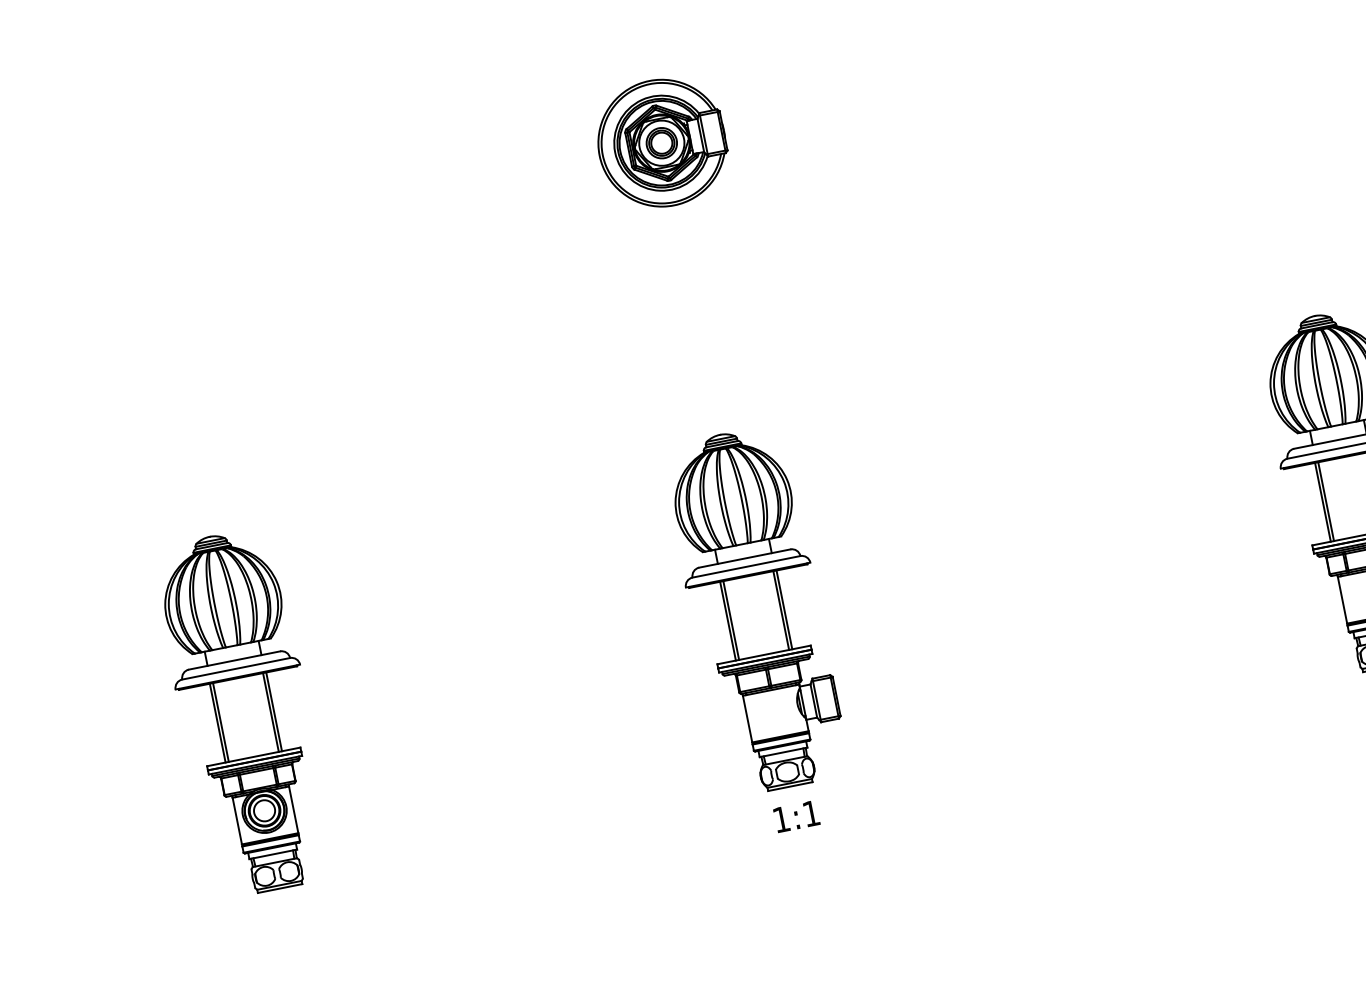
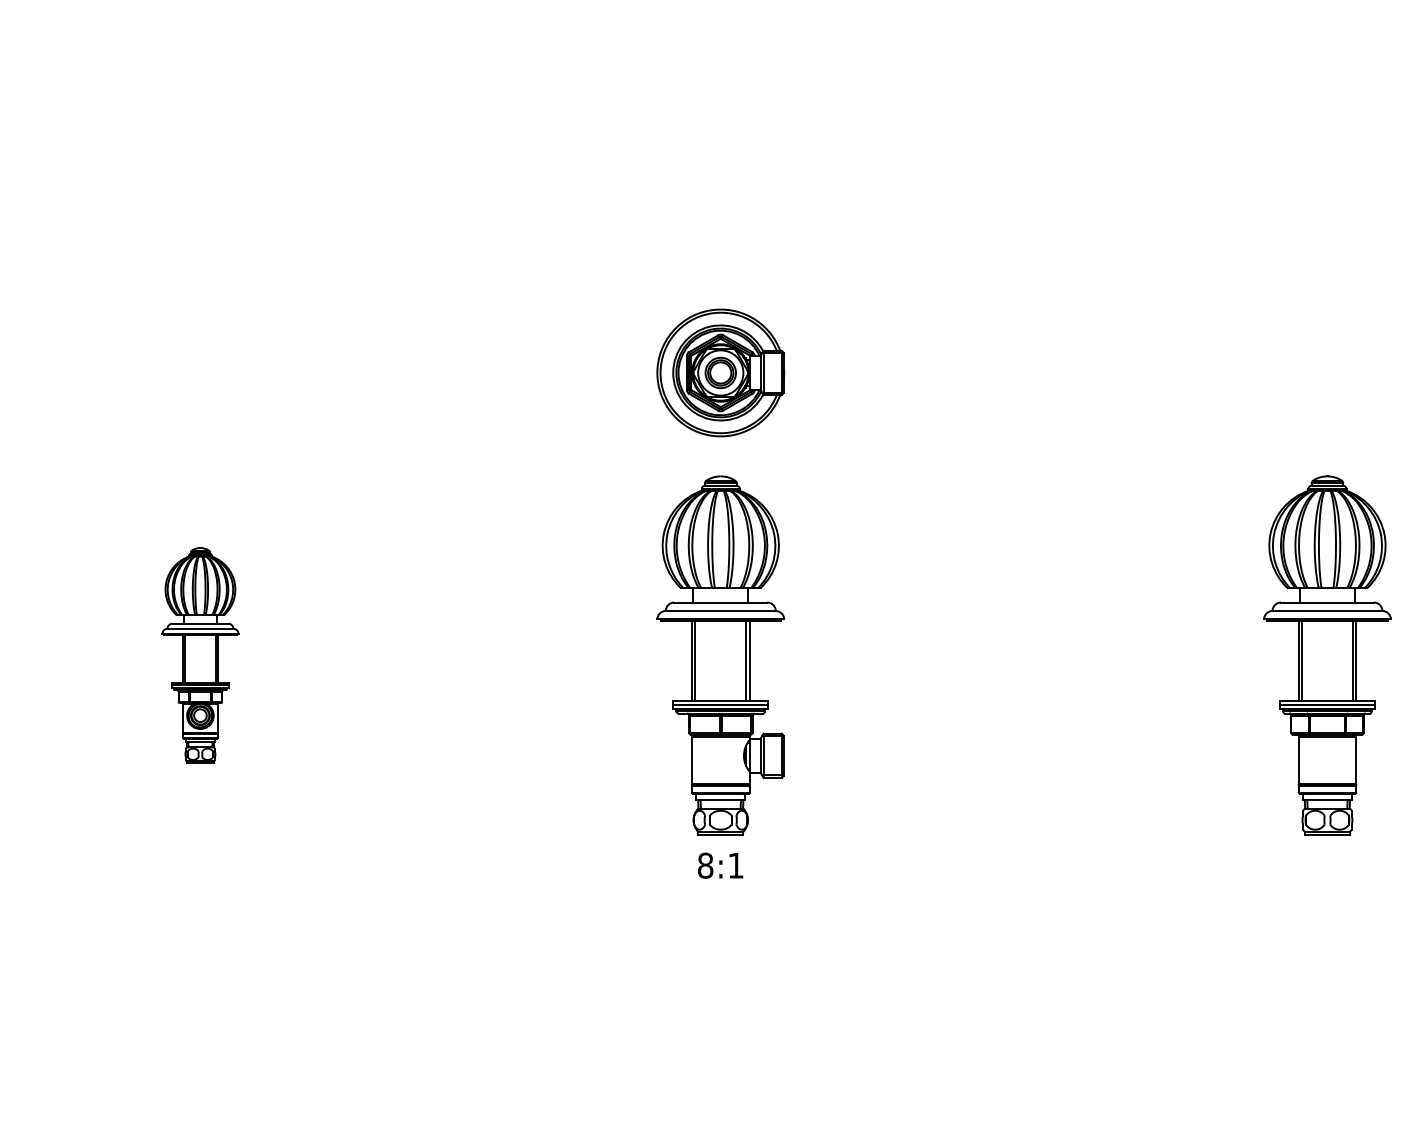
part: (661, 142) -> (720, 372), moved
part: (244, 712) -> (200, 655), size x0.6
text: (781, 819) -> (705, 865), 1:1 -> 8:1

